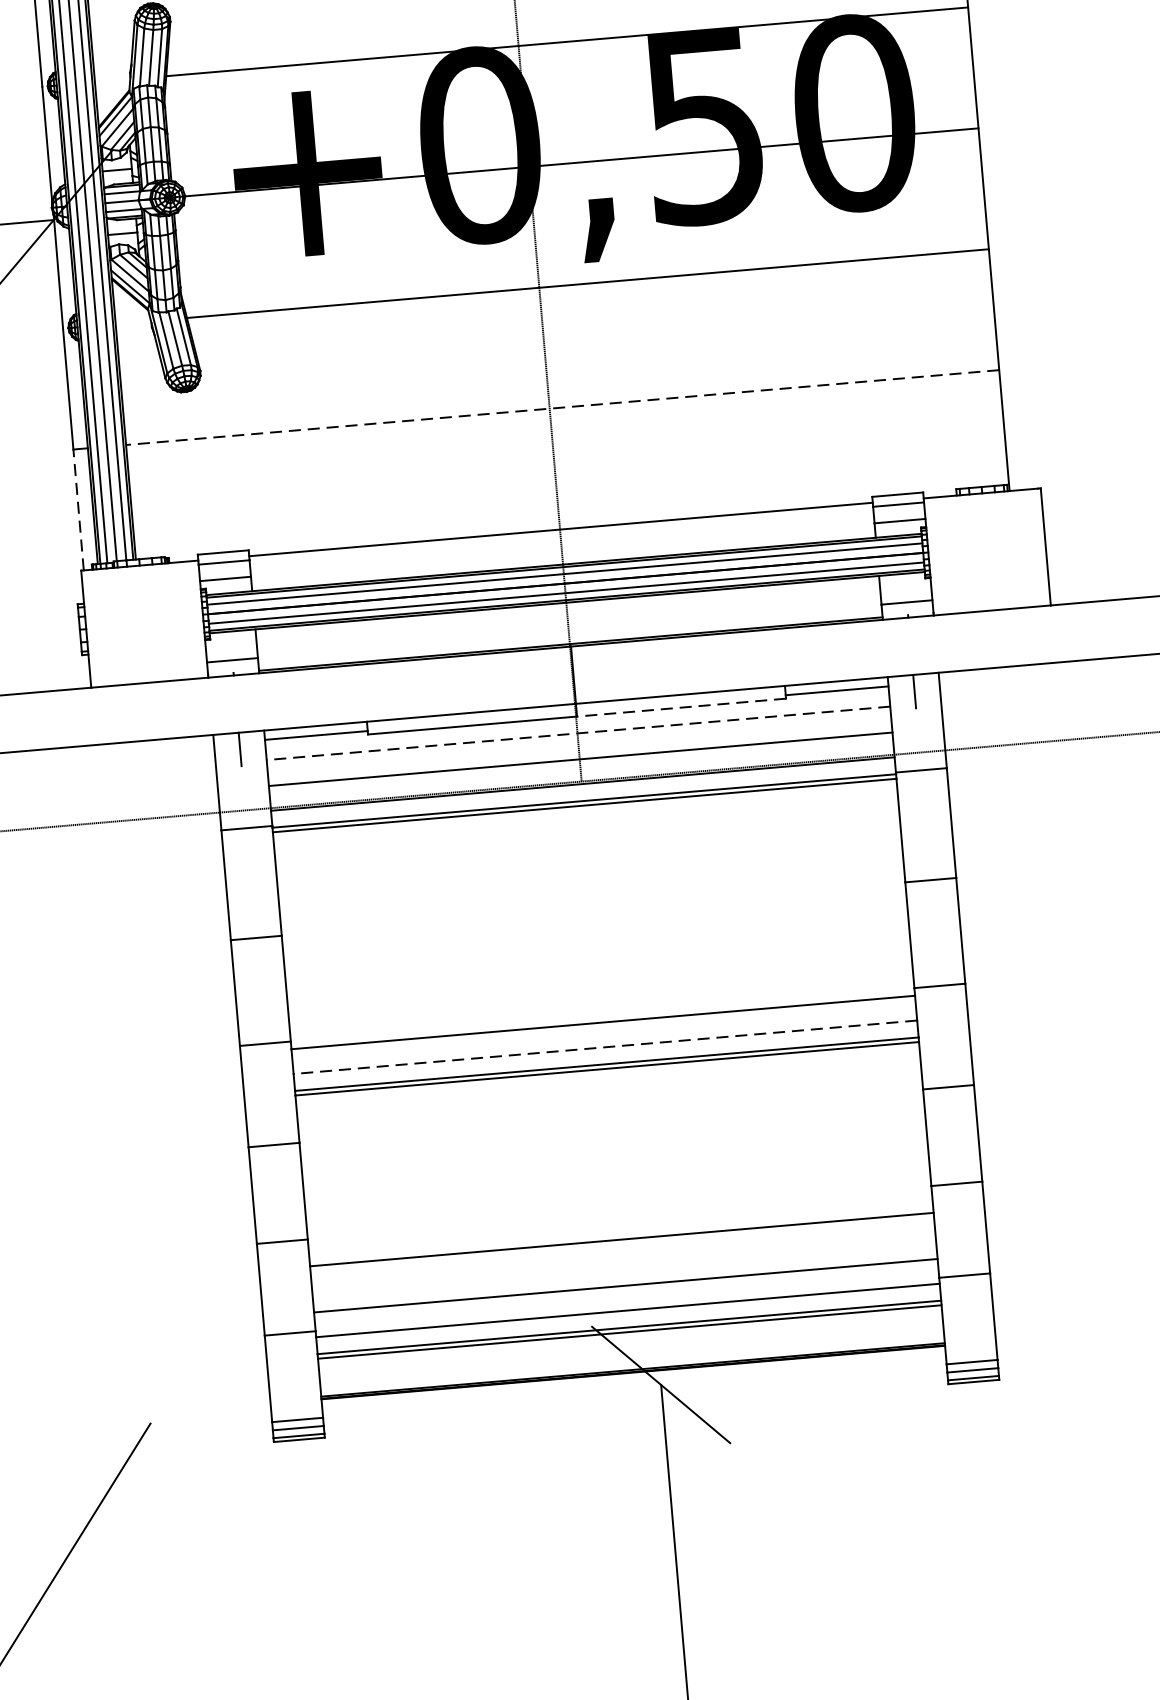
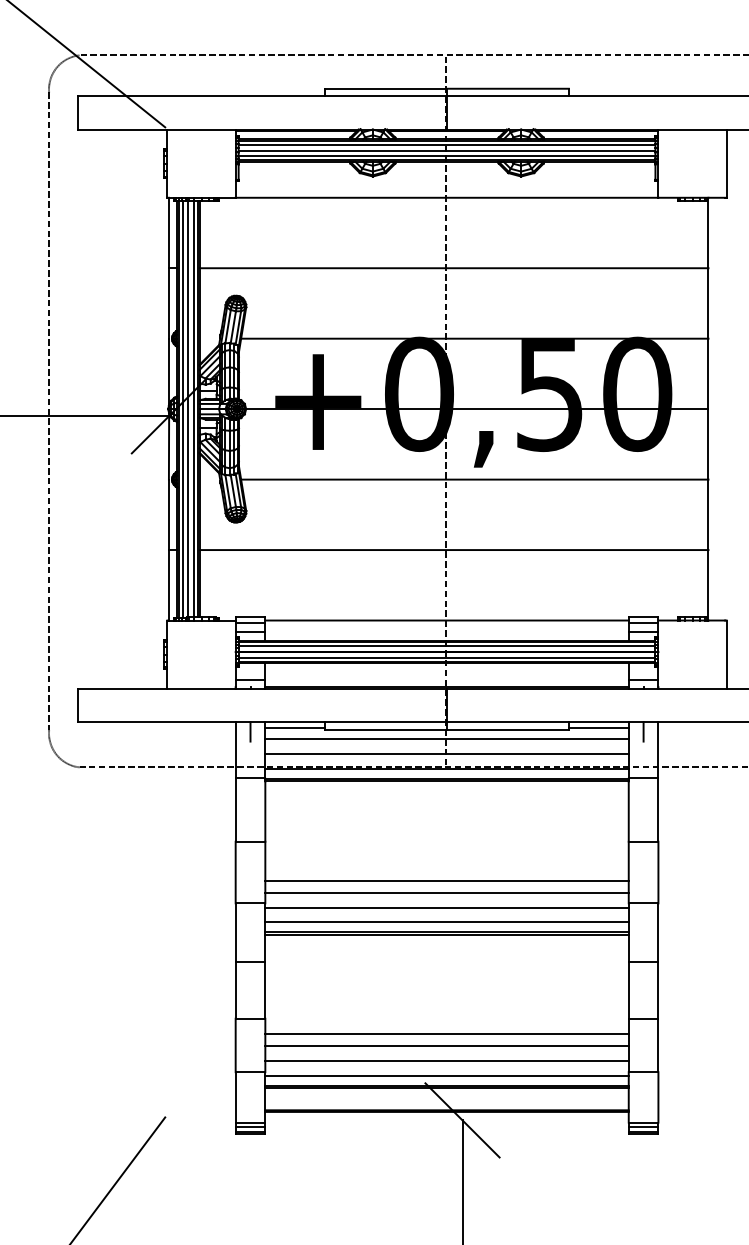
line: (561, 408) -> (453, 550), dashed -> solid
line: (77, 508) -> (168, 584), dashed -> solid
line: (680, 707) -> (507, 729), dashed -> solid
line: (579, 733) -> (447, 739), dashed -> solid
line: (598, 975) -> (446, 880), added
line: (600, 996) -> (446, 892), added
line: (606, 1047) -> (447, 922), dashed -> solid
line: (622, 1260) -> (446, 1046), added

